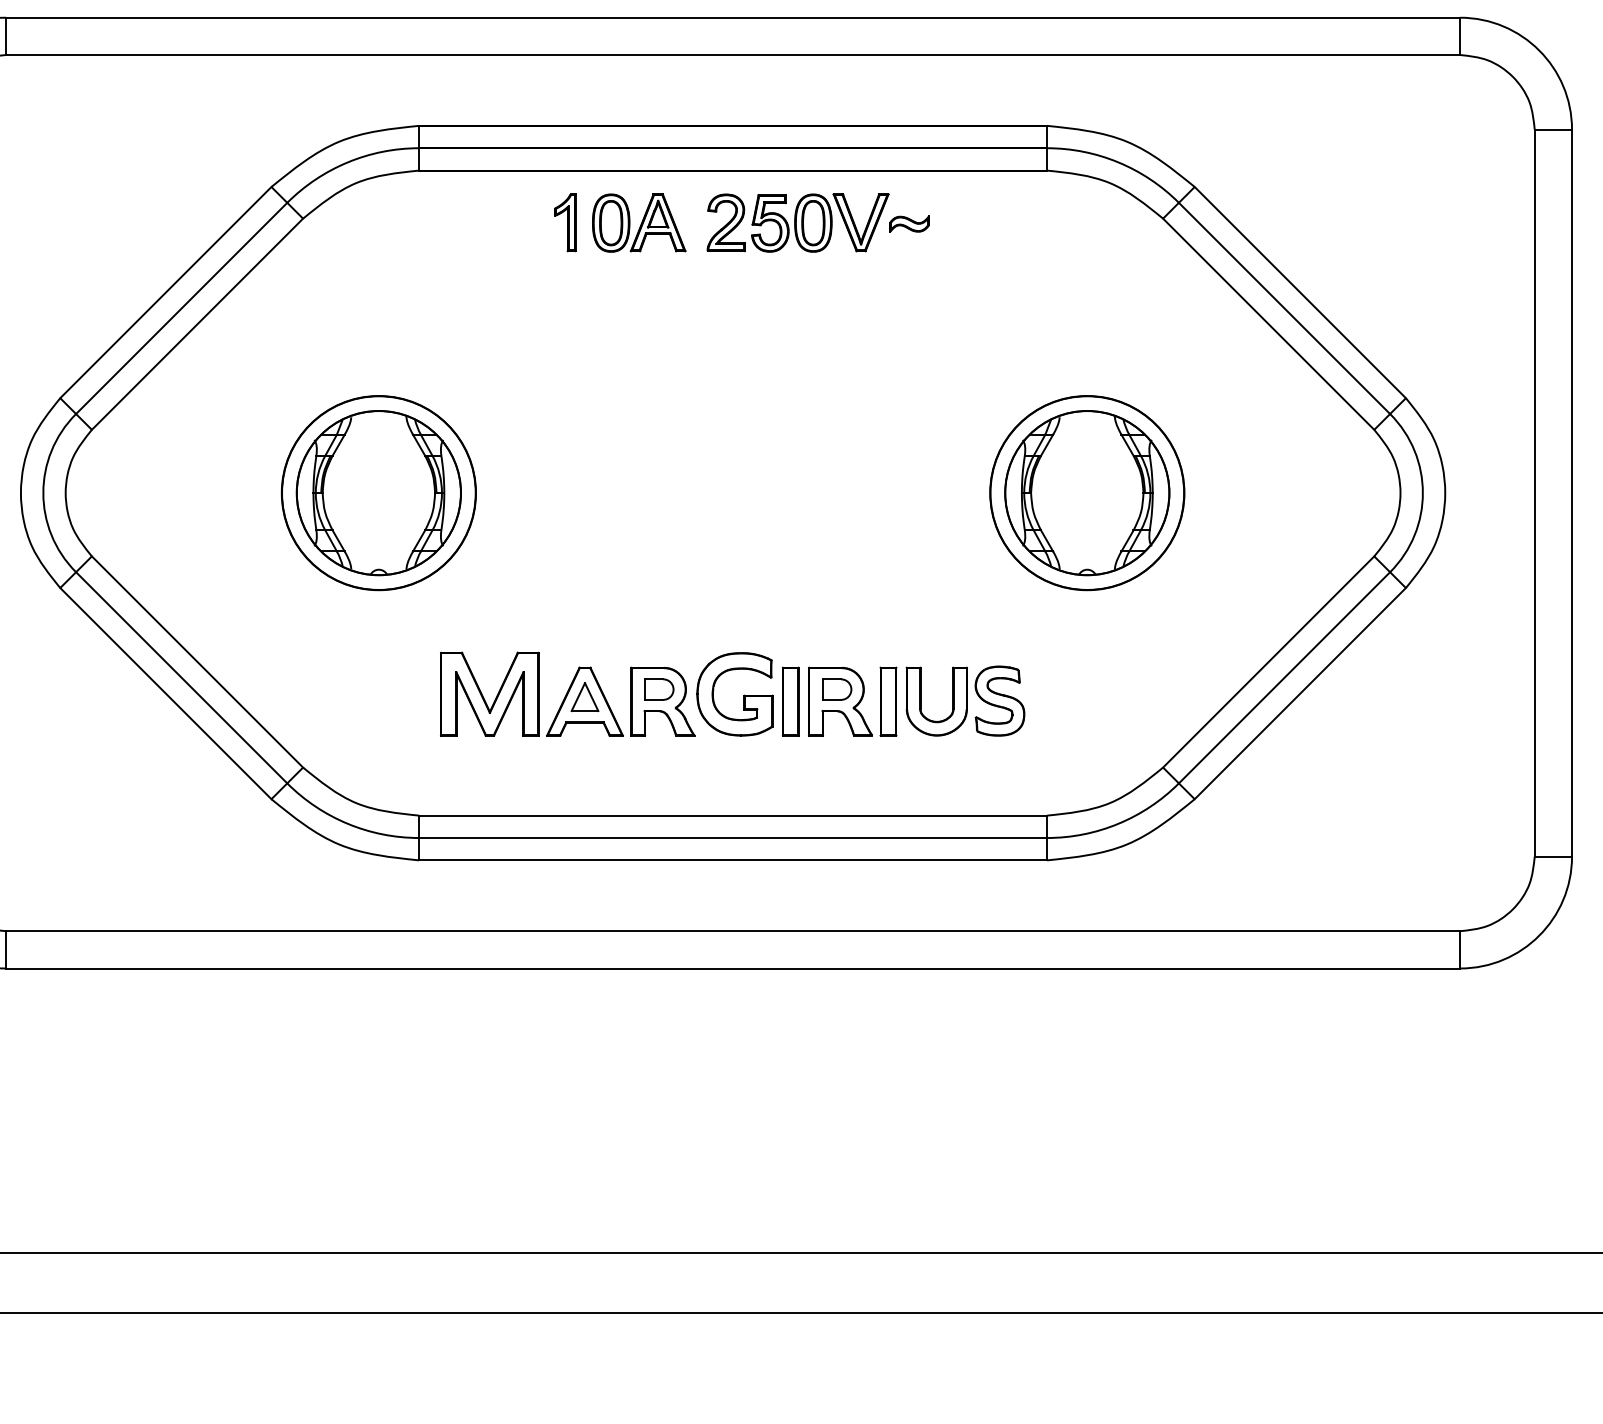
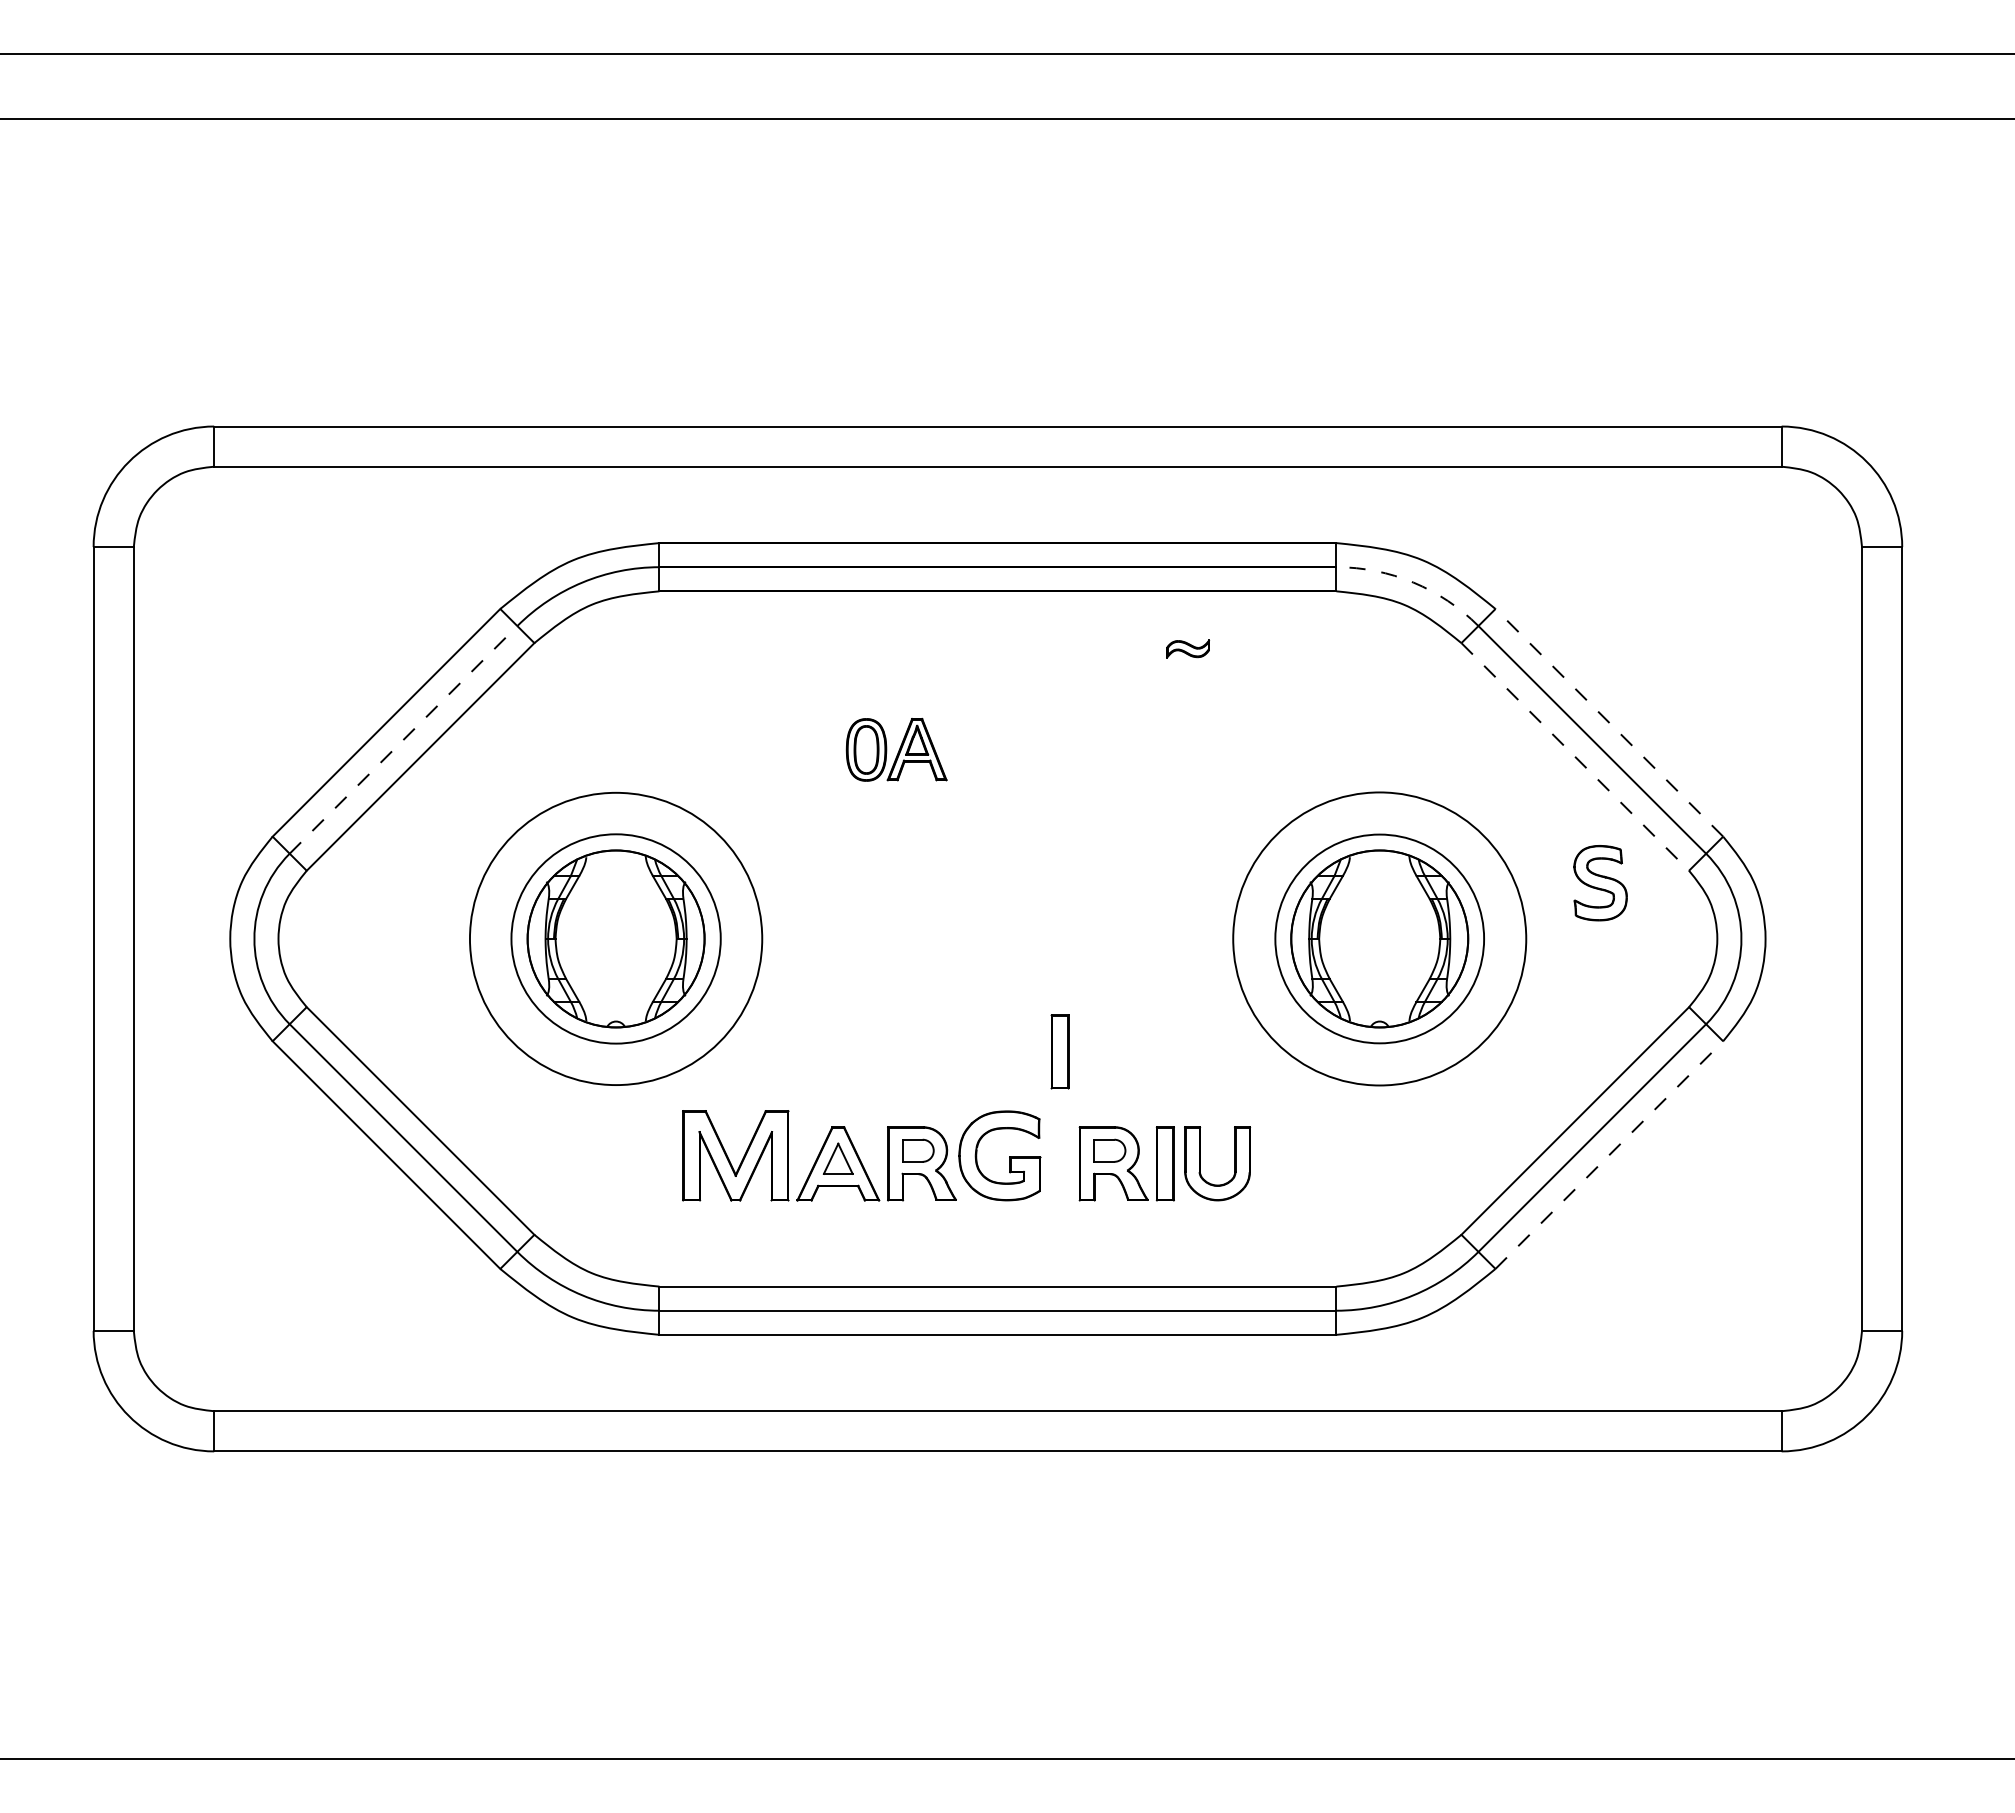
arc: (1118, 162) -> (1413, 582), solid -> dashed
part: (565, 222) -> (817, 647), removed
part: (639, 222) -> (896, 749), moved
part: (797, 222) -> (1067, 647), removed
line: (1300, 292) -> (1609, 722), solid -> dashed
line: (181, 308) -> (403, 739), solid -> dashed
line: (1268, 323) -> (1575, 756), solid -> dashed
circle: (378, 492) -> (615, 938), size x1.4
circle: (1087, 492) -> (1379, 938), size x1.4
line: (1300, 693) -> (1609, 1155), solid -> dashed
part: (790, 701) -> (1059, 1051), moved
part: (999, 701) -> (1600, 883), moved

